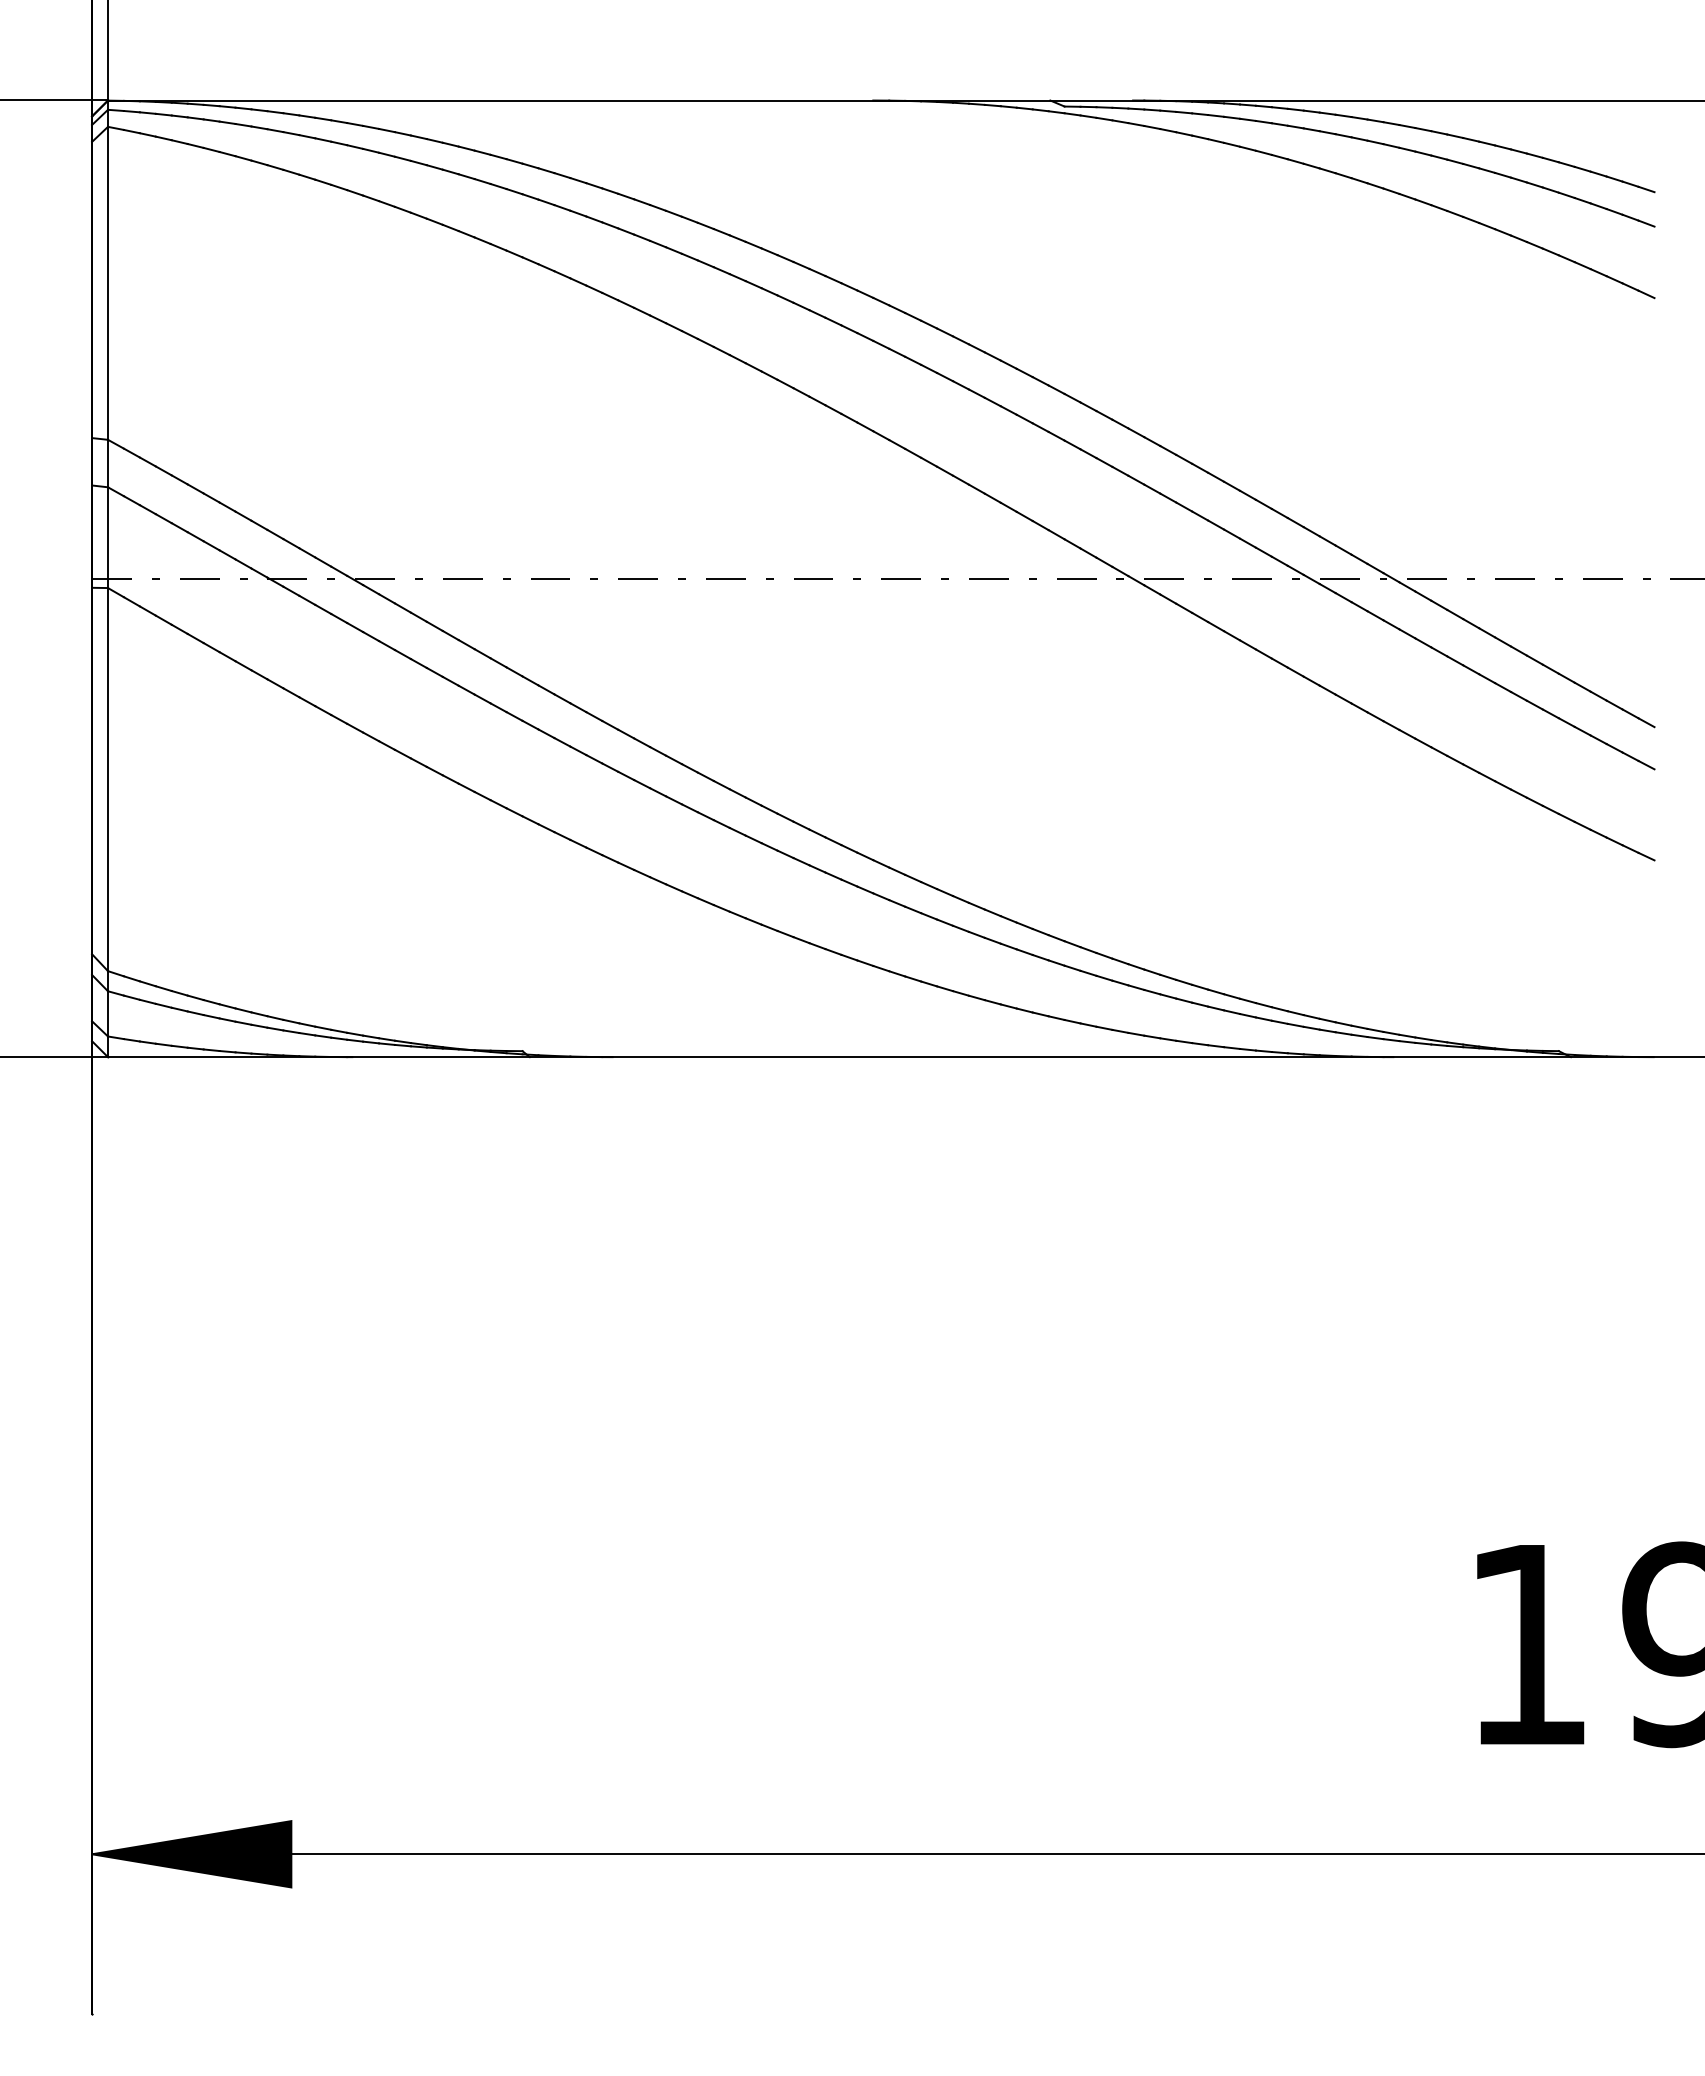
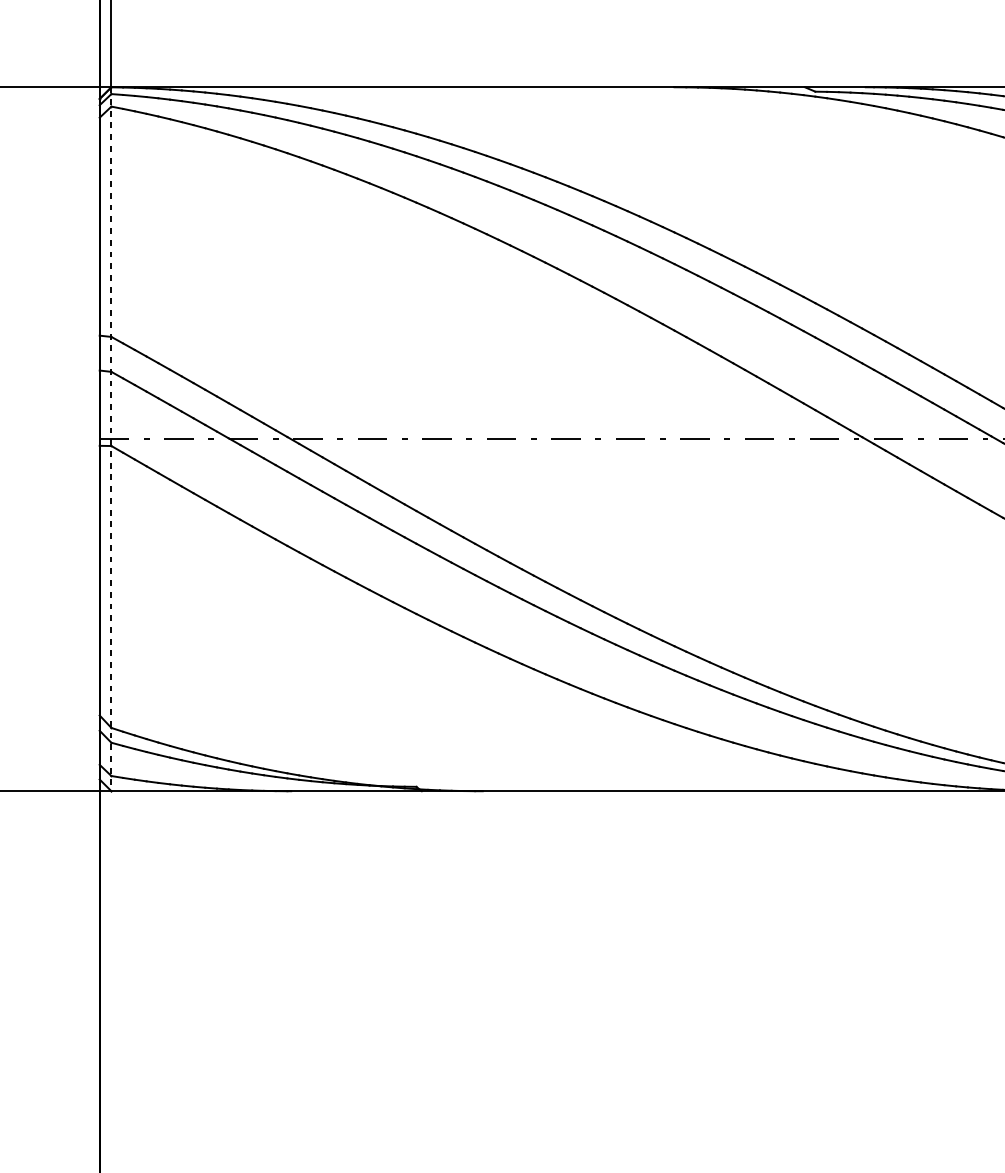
line: (108, 579) -> (111, 439), solid -> dashed

